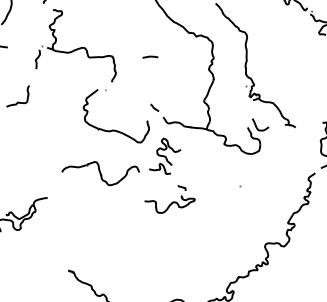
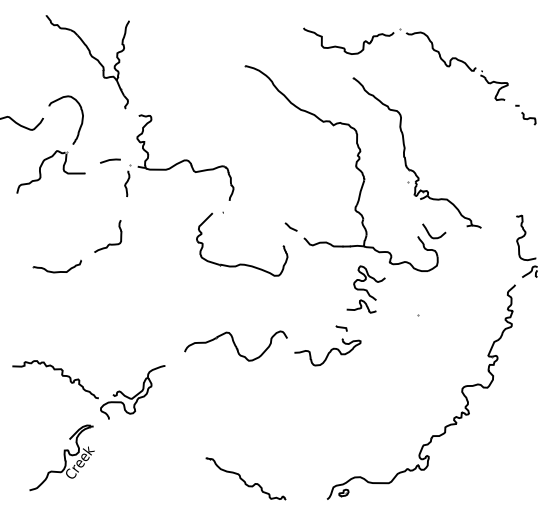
line: (150, 57) -> (110, 160), moved
part: (165, 156) -> (365, 289), moved
part: (100, 172) -> (235, 345), moved

